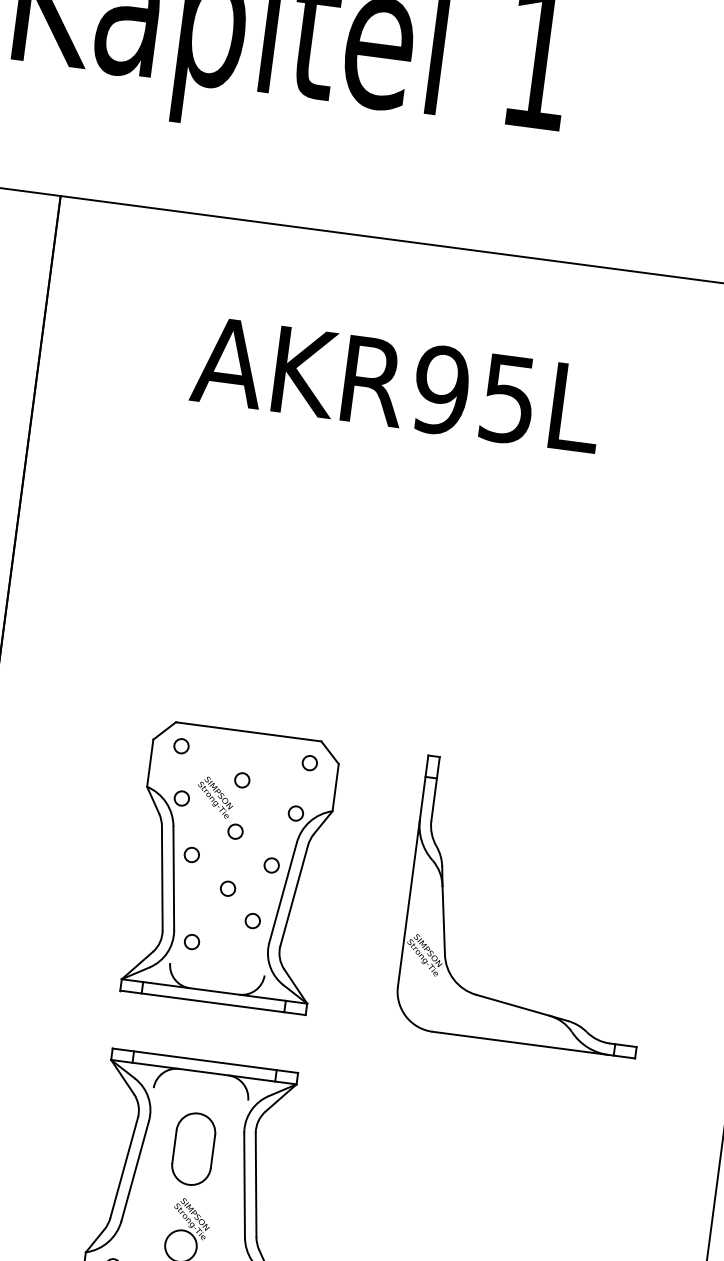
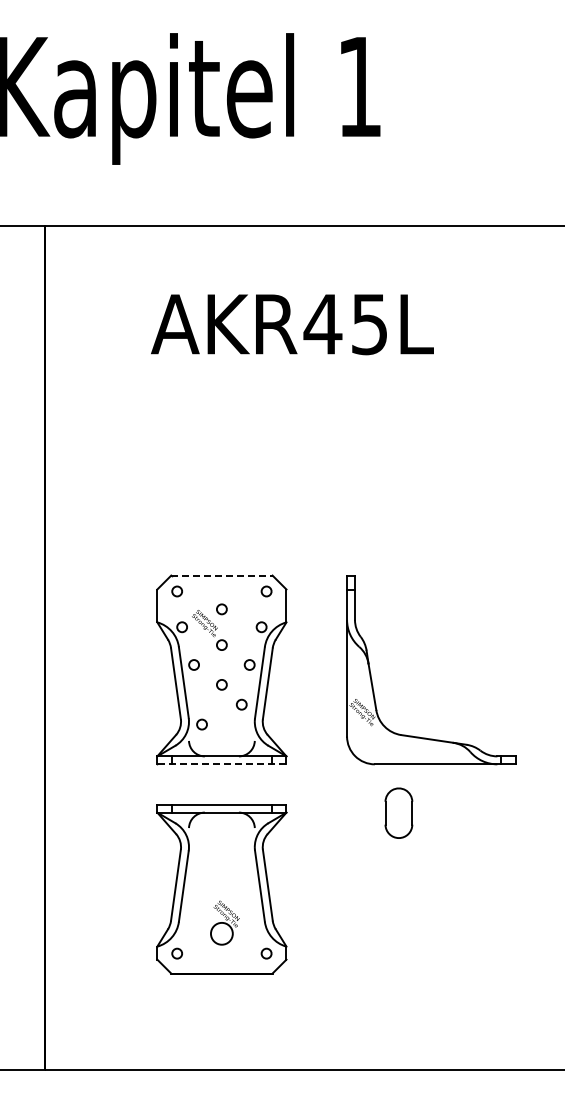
text: (440, 390) -> (322, 324), AKR95L -> AKR45L
line: (248, 731) -> (221, 575), solid -> dashed
line: (212, 1003) -> (221, 764), solid -> dashed
part: (193, 1148) -> (398, 812), moved

